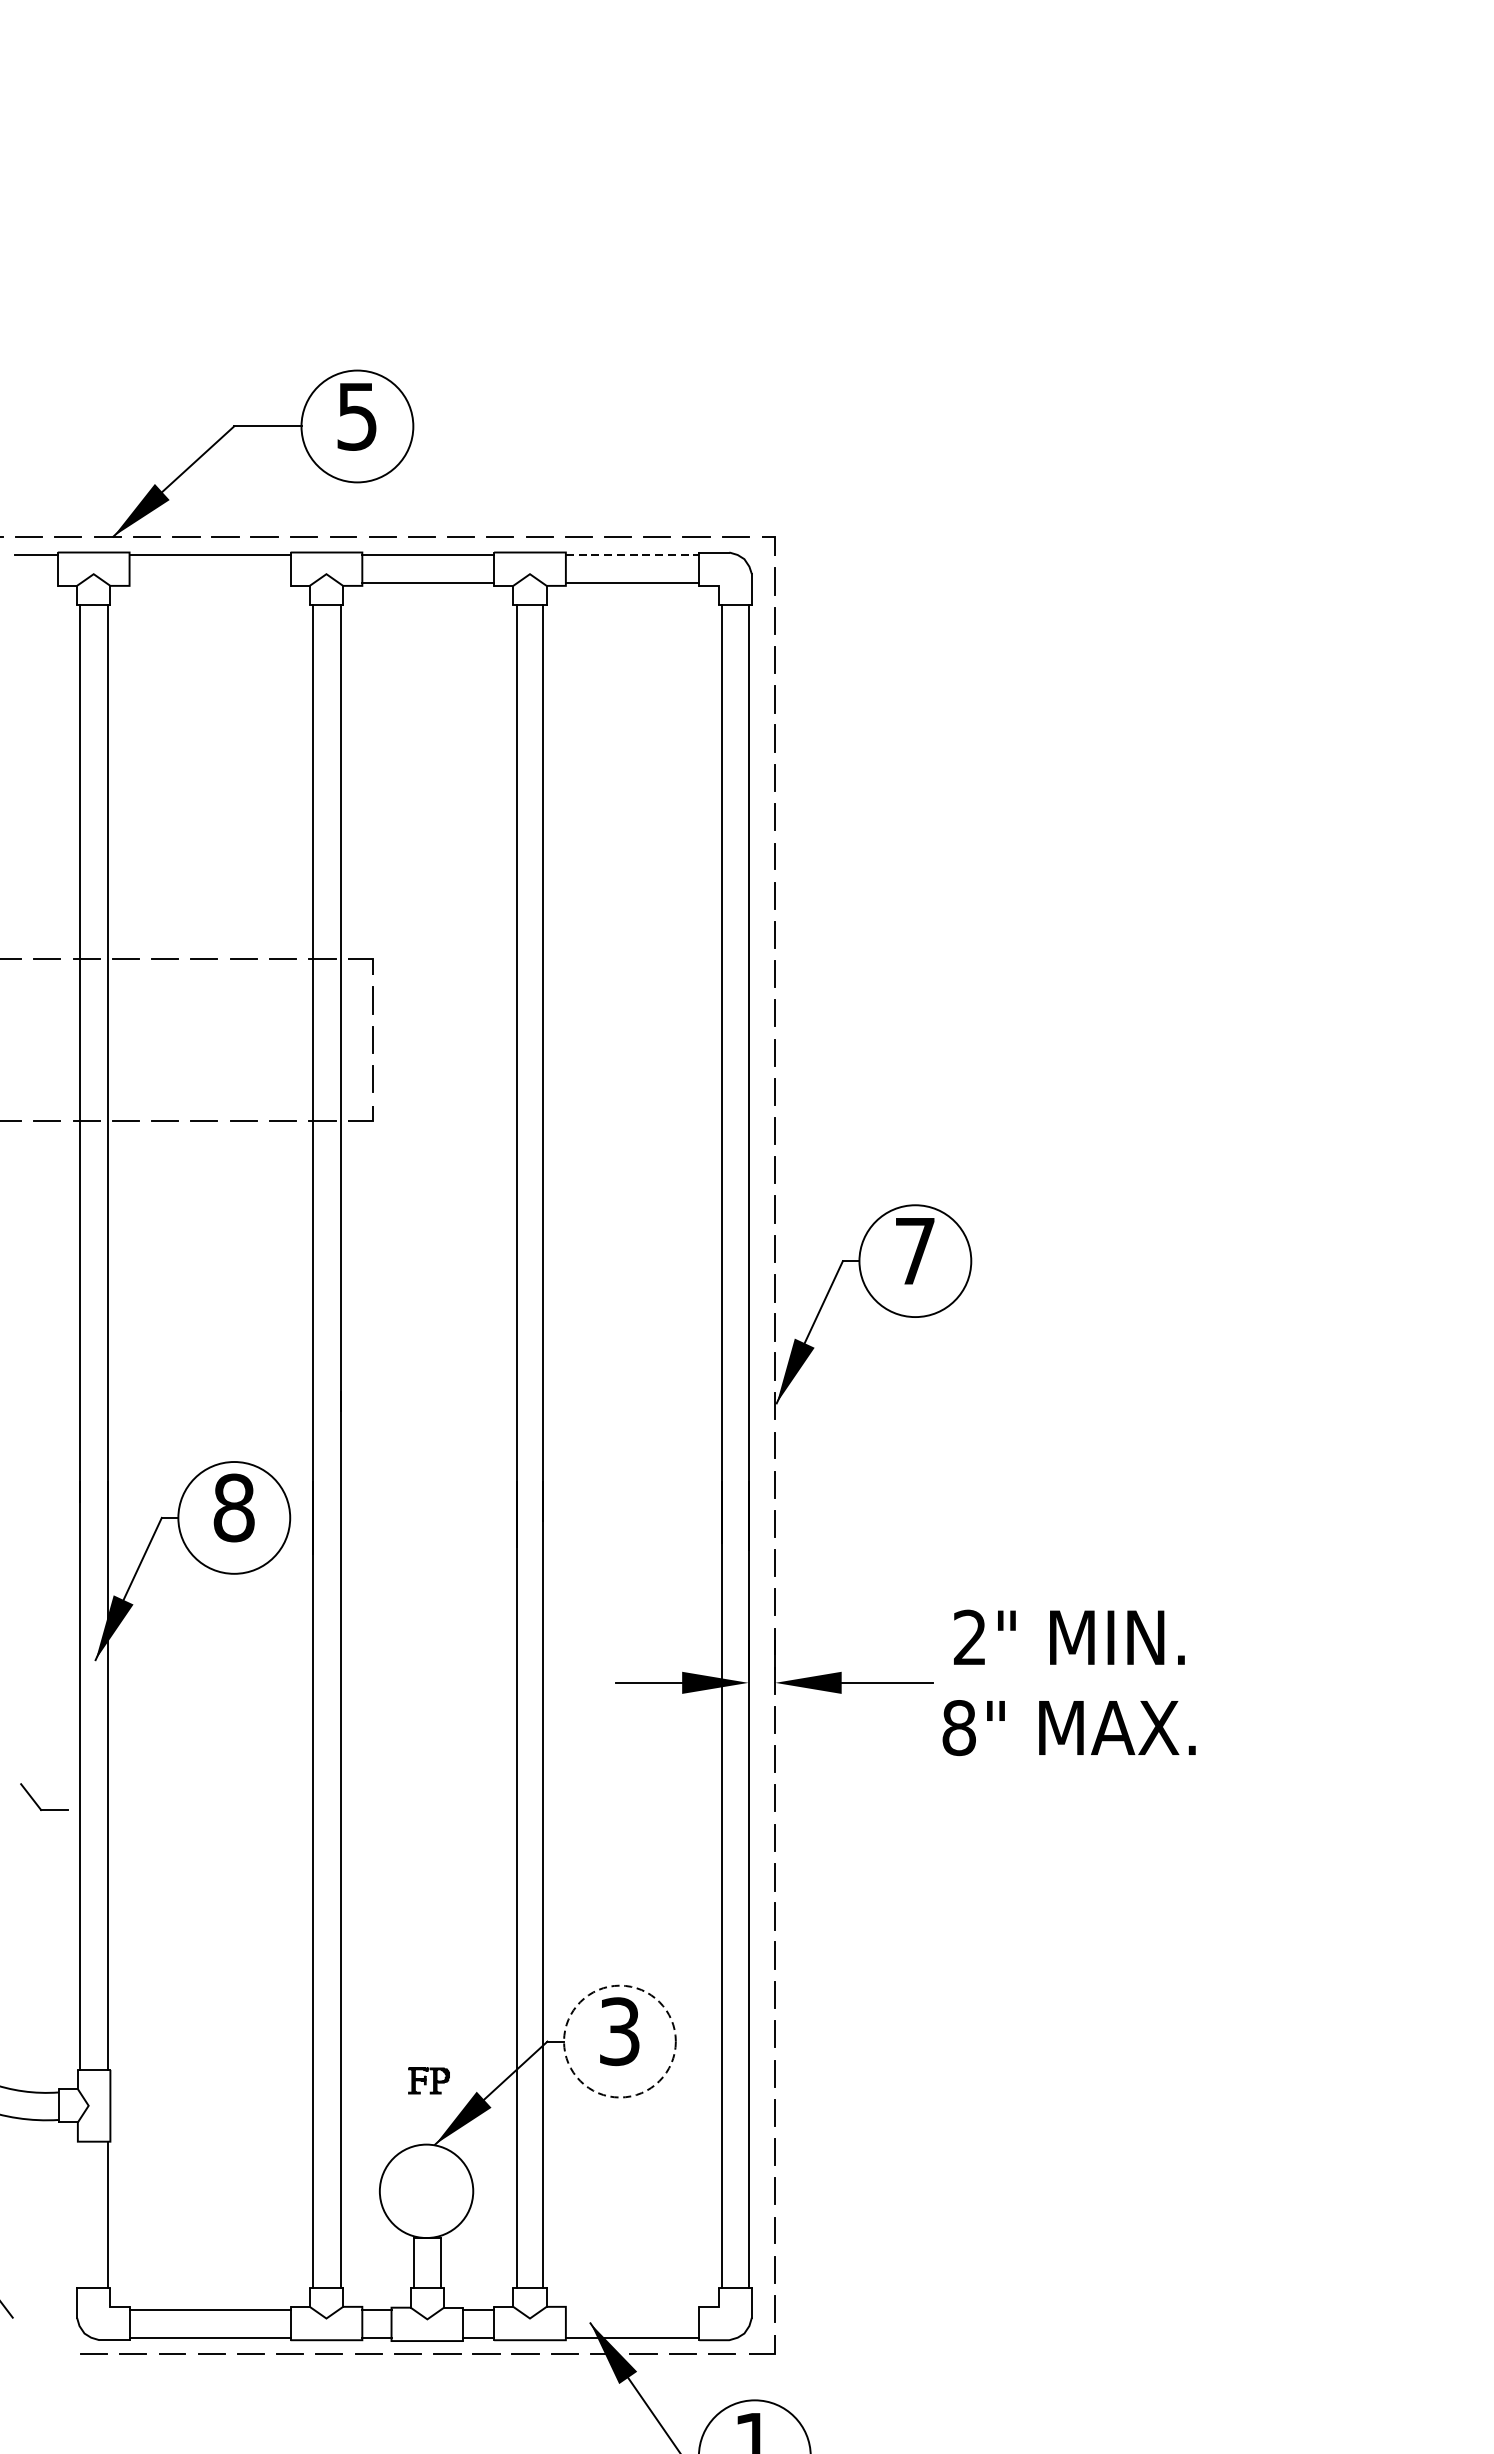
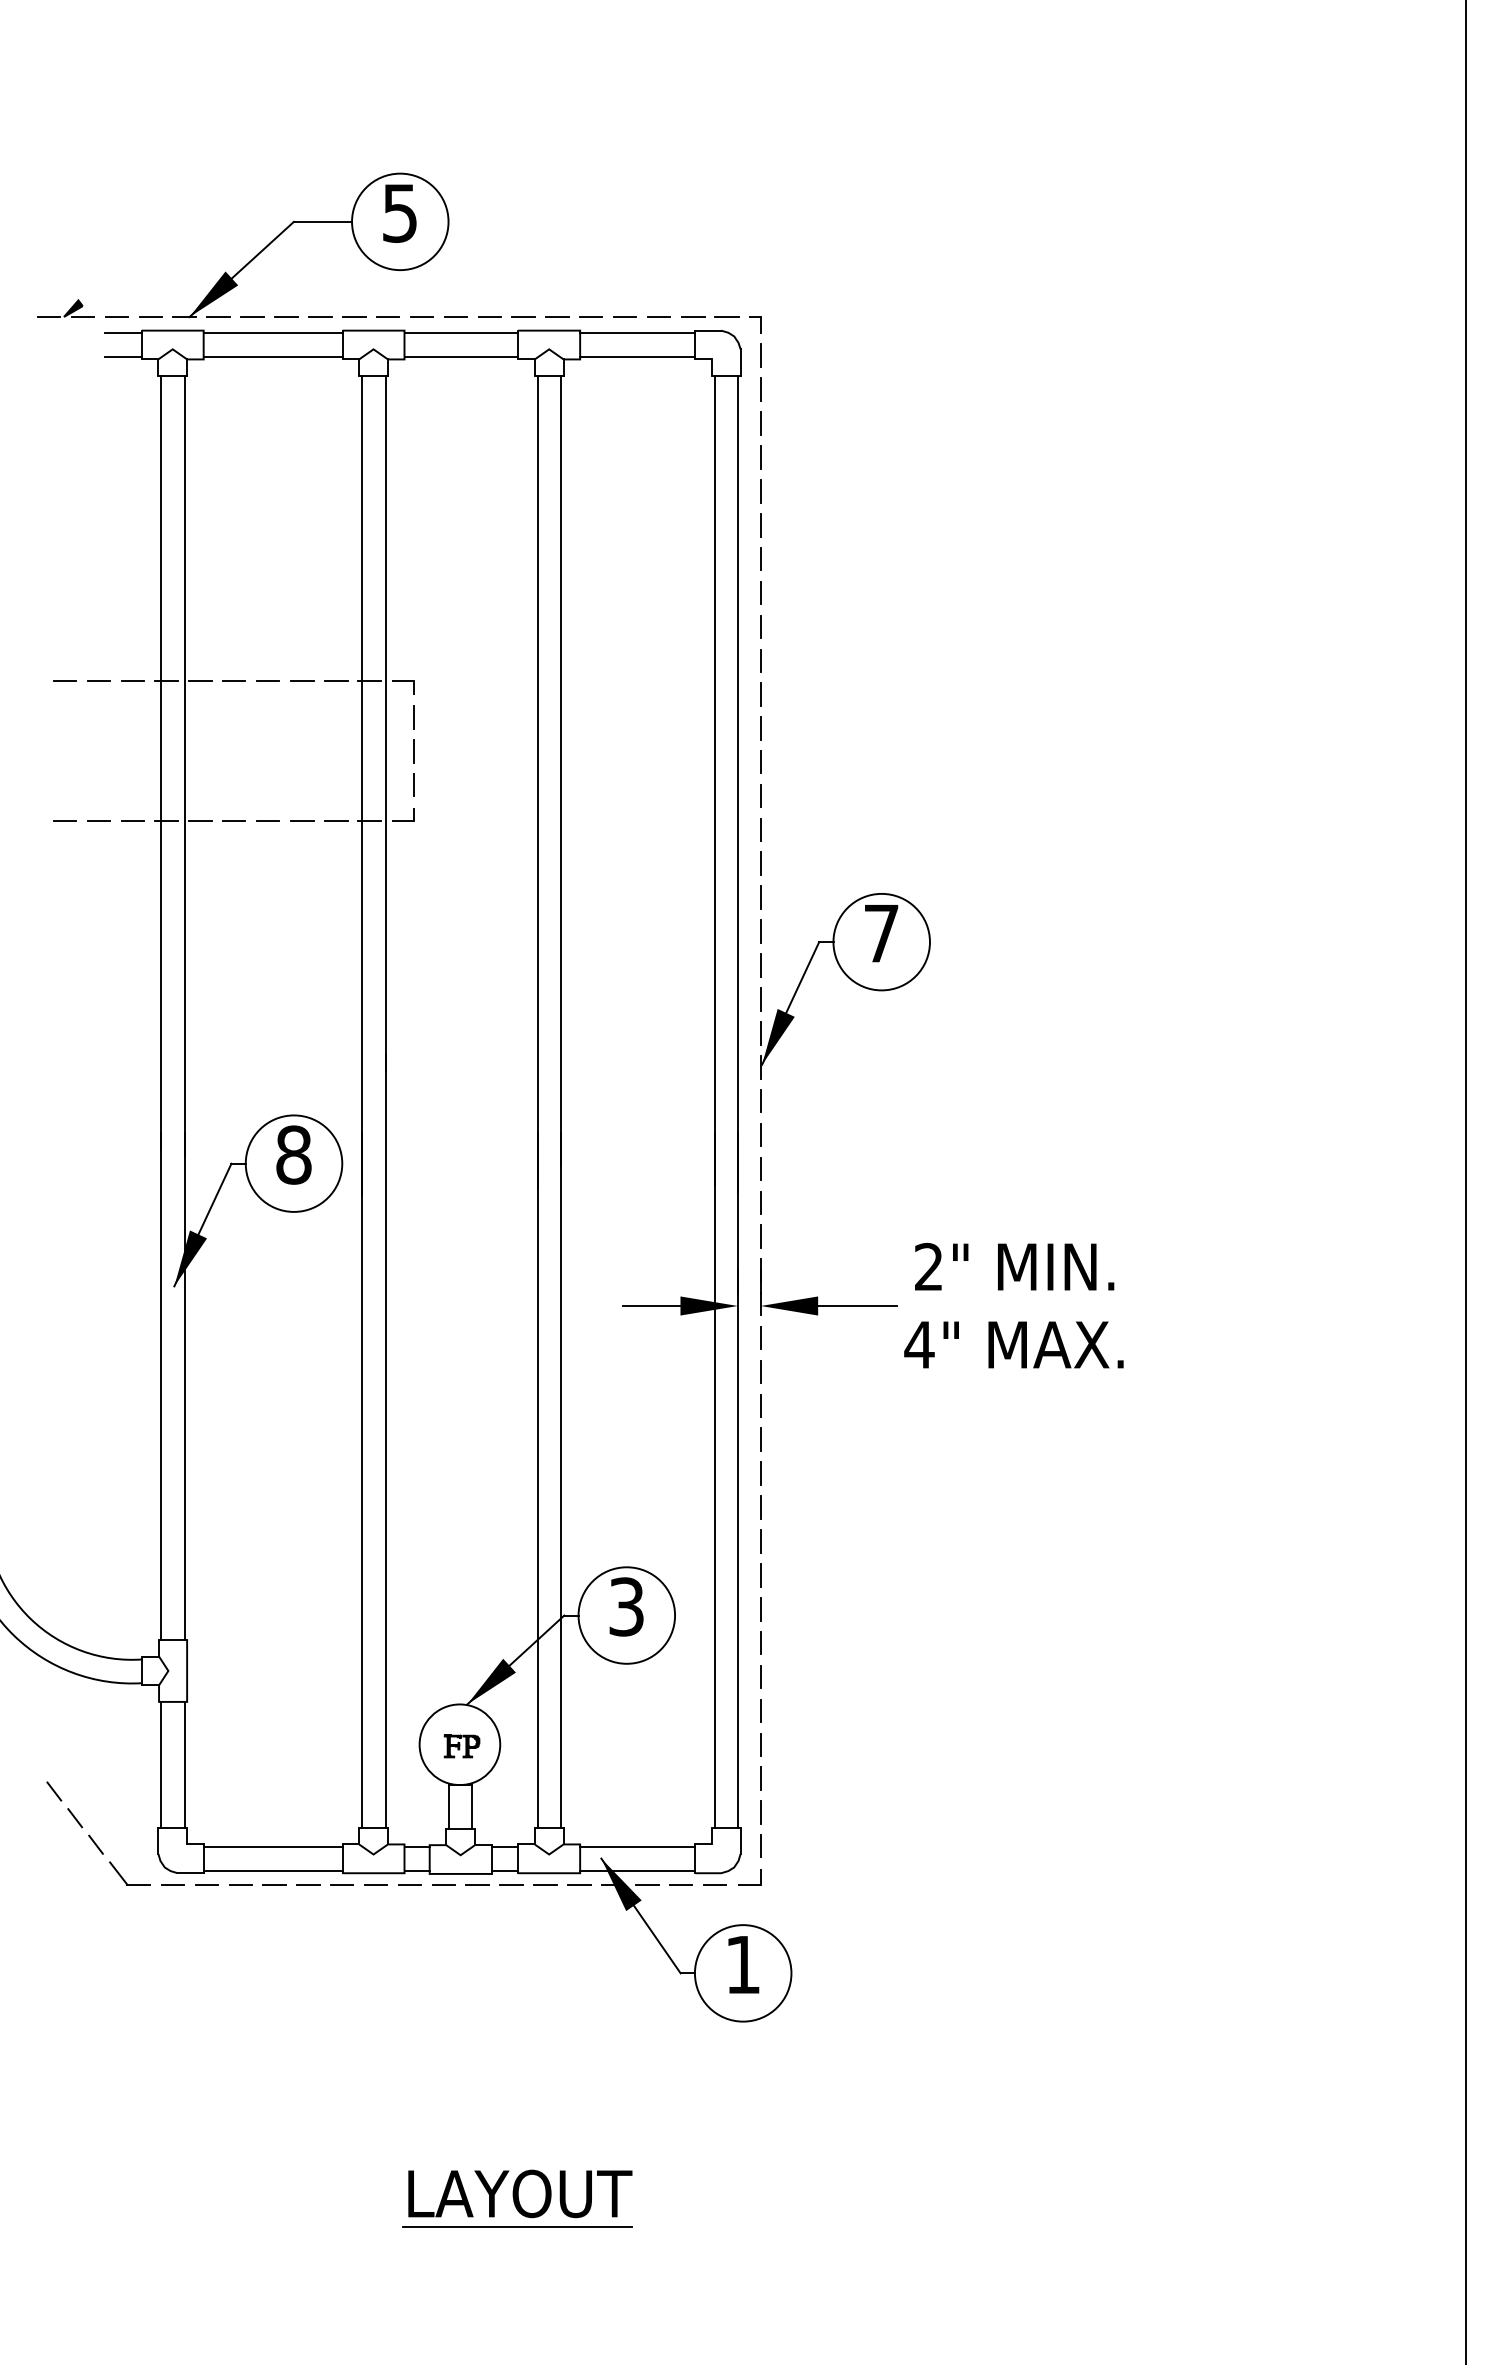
line: (632, 554) -> (637, 332), dashed -> solid
line: (36, 582) -> (123, 356), added
line: (209, 582) -> (272, 356), added
text: (959, 1727) -> (919, 1344), 8" -> 4"
part: (35, 1800) -> (122, 1876), moved
circle: (619, 2041) -> (626, 1615), dashed -> solid
part: (428, 2080) -> (461, 1746), moved
line: (80, 2214) -> (161, 1764), added
line: (632, 2310) -> (637, 1847), added

